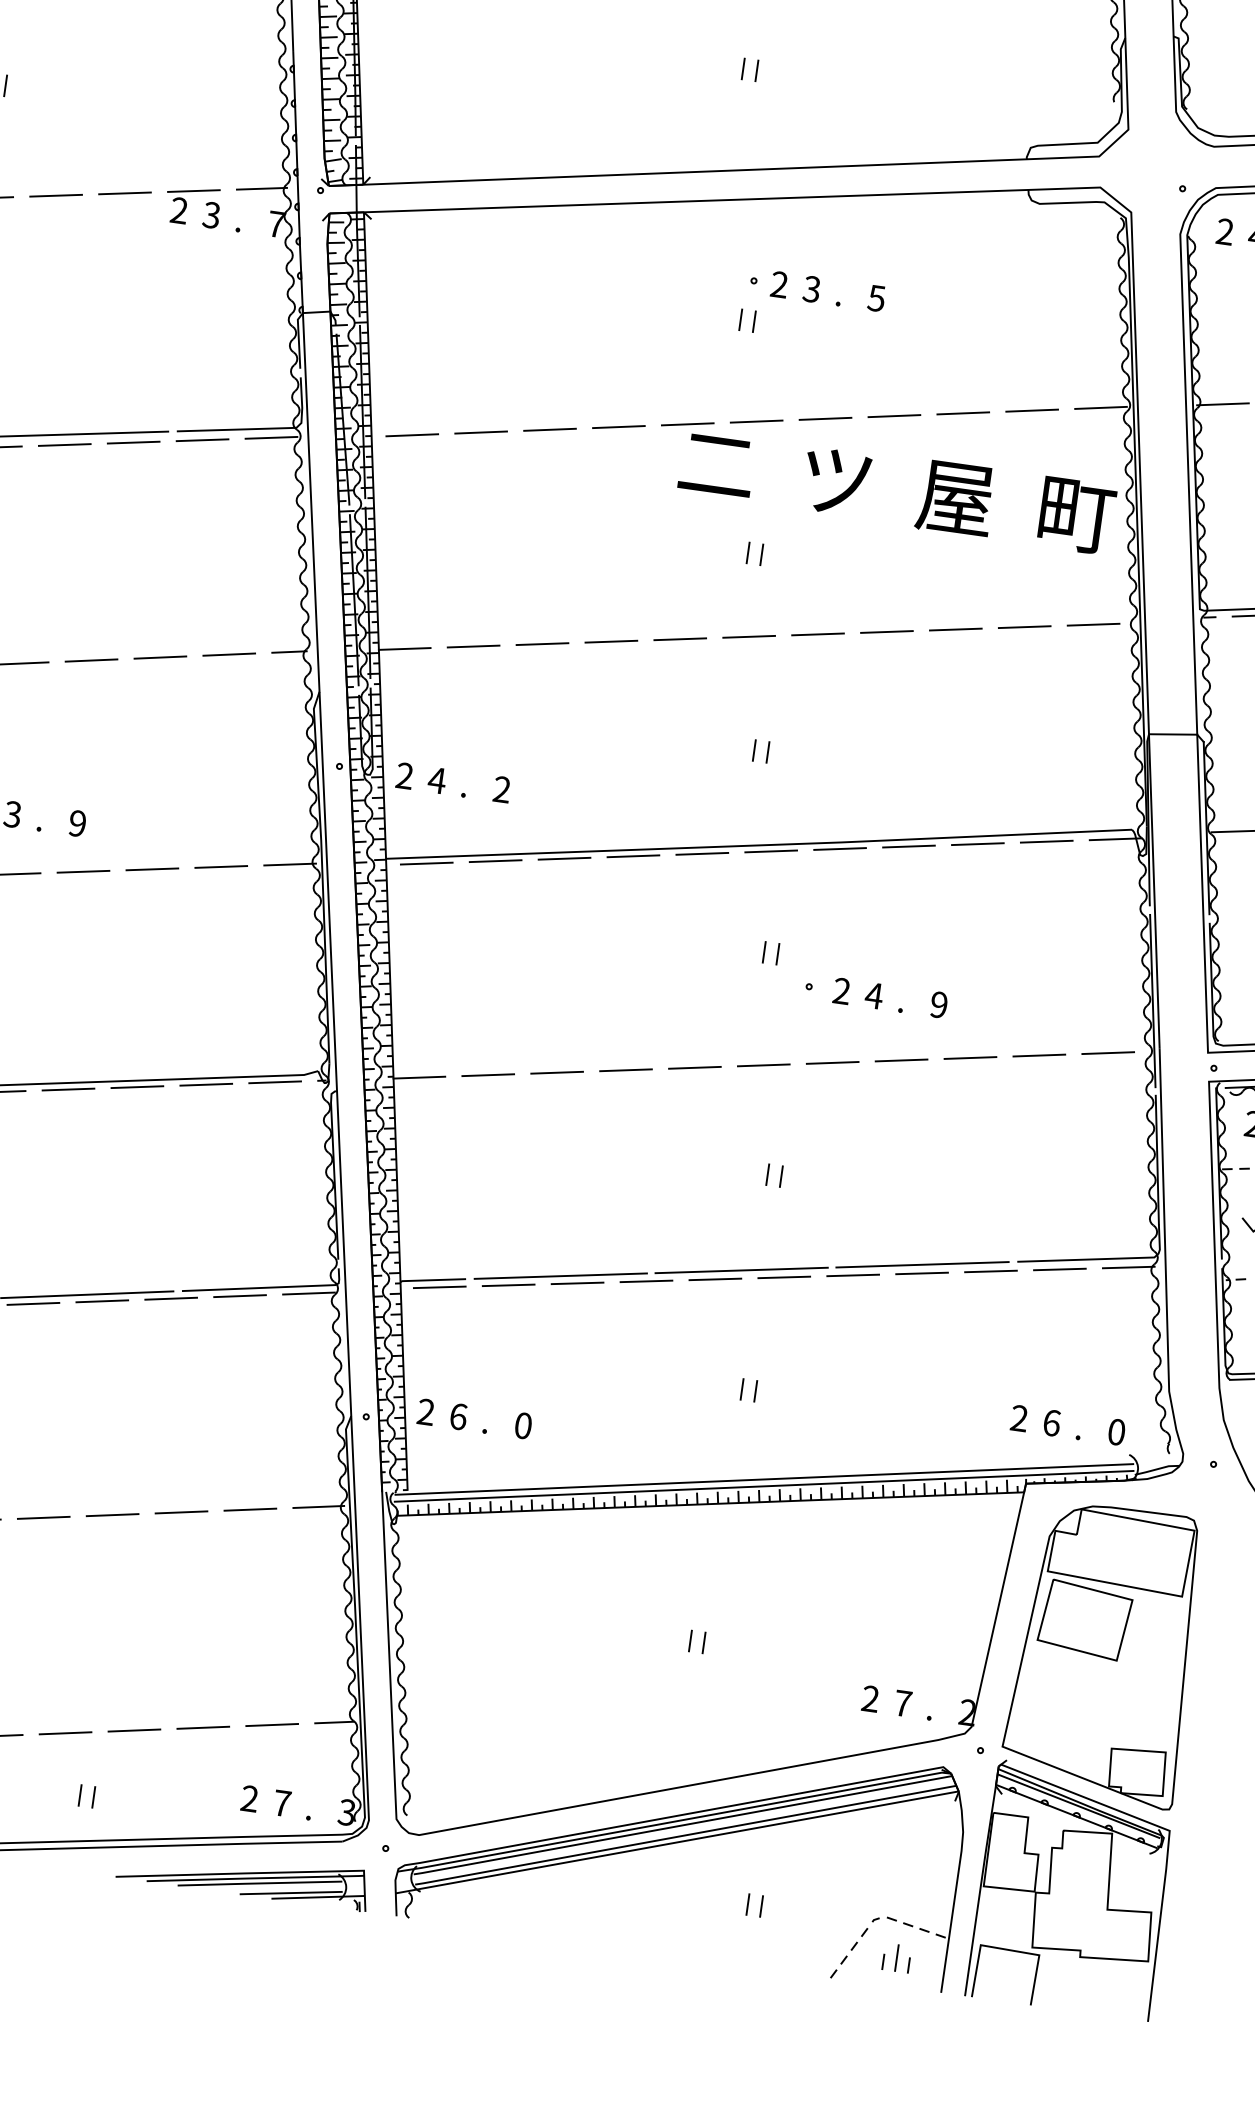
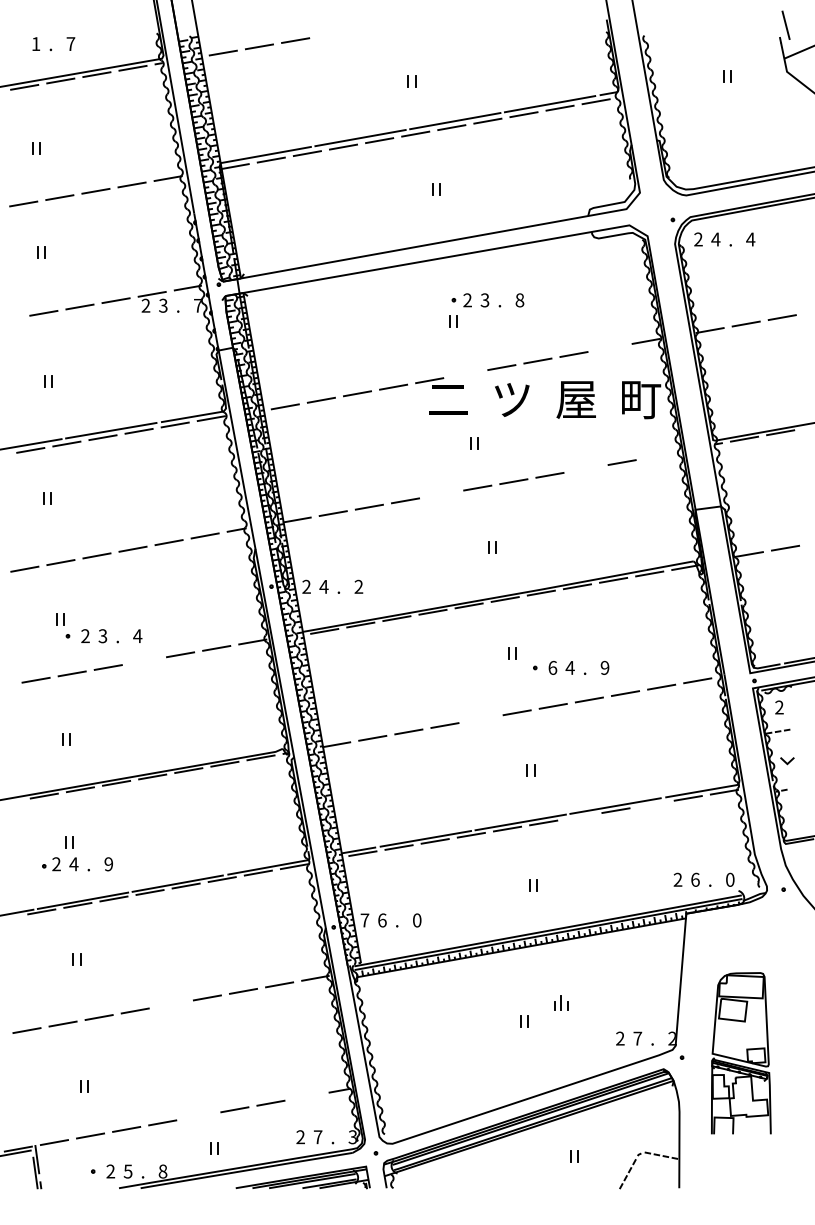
text: (875, 298) -> (519, 300), 5 -> 8
line: (1031, 409) -> (609, 347), removed
line: (756, 420) -> (465, 373), removed
line: (1092, 623) -> (657, 455), removed
line: (954, 628) -> (585, 468), removed
line: (680, 639) -> (441, 494), removed
text: (77, 824) -> (137, 636), 9 -> 4
line: (81, 870) -> (143, 660), removed
text: (841, 990) -> (552, 667), 2 -> 6
line: (694, 1066) -> (480, 718), removed
line: (989, 1271) -> (651, 804), removed
line: (852, 1274) -> (579, 816), removed
text: (425, 1412) -> (364, 920), 2 -> 7
line: (42, 1517) -> (170, 1004), removed
line: (271, 1724) -> (306, 1096), removed
line: (65, 1731) -> (198, 1115), removed
part: (1092, 1758) -> (741, 1053), size x0.6
part: (897, 1956) -> (561, 1002), moved

